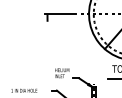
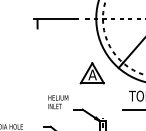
part: (86, 52) -> (92, 72), added

